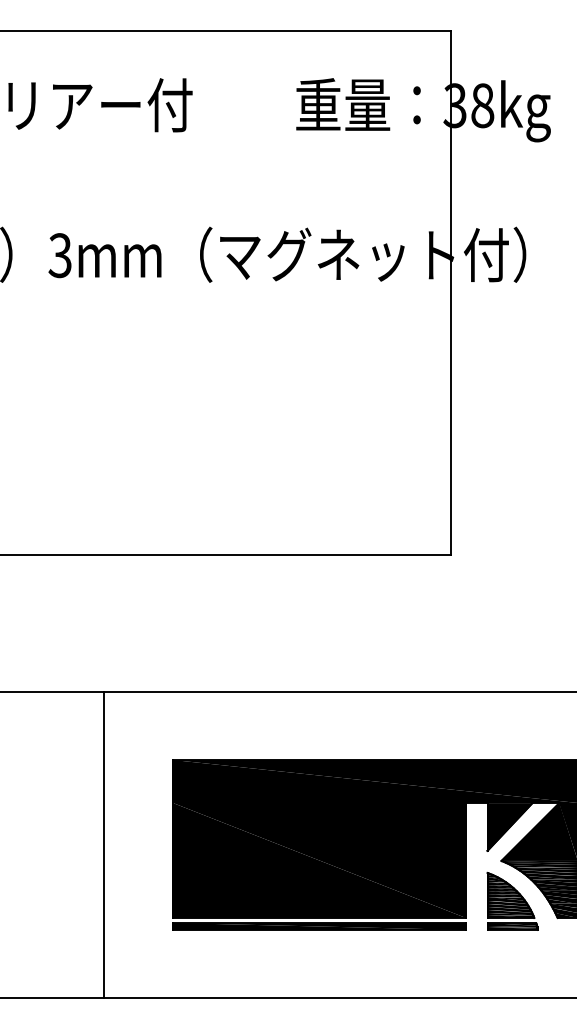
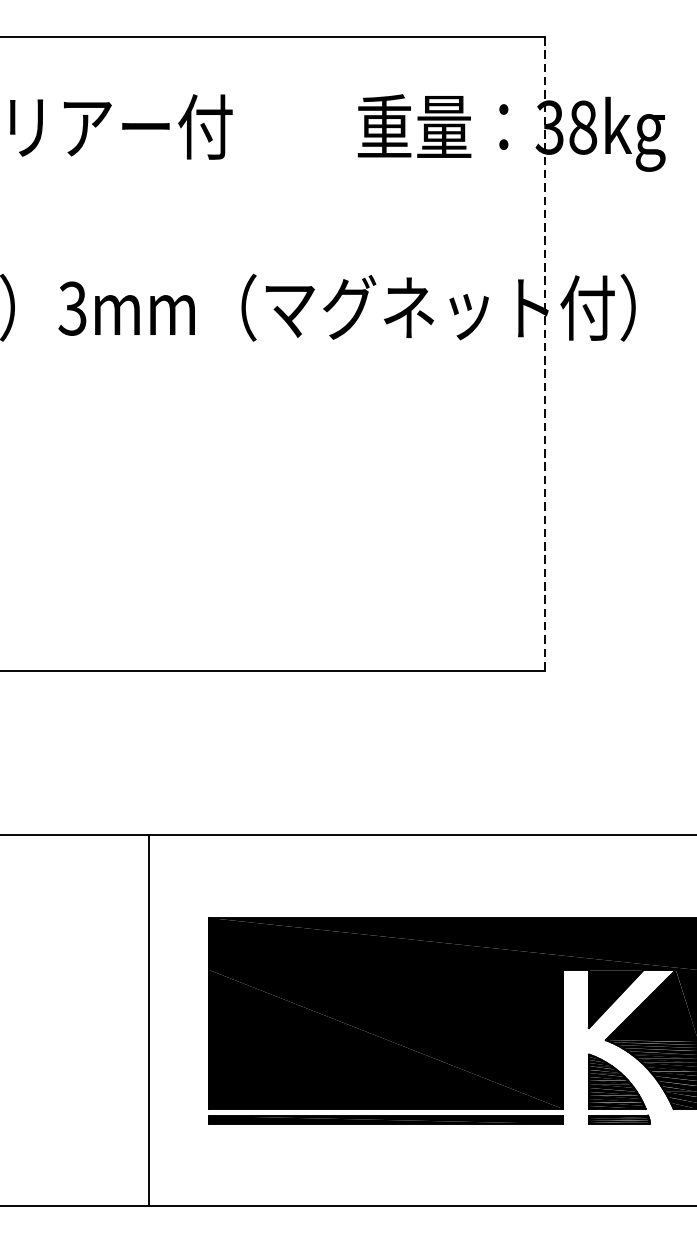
line: (451, 293) -> (545, 354), solid -> dashed
line: (104, 844) -> (149, 1020), moved

